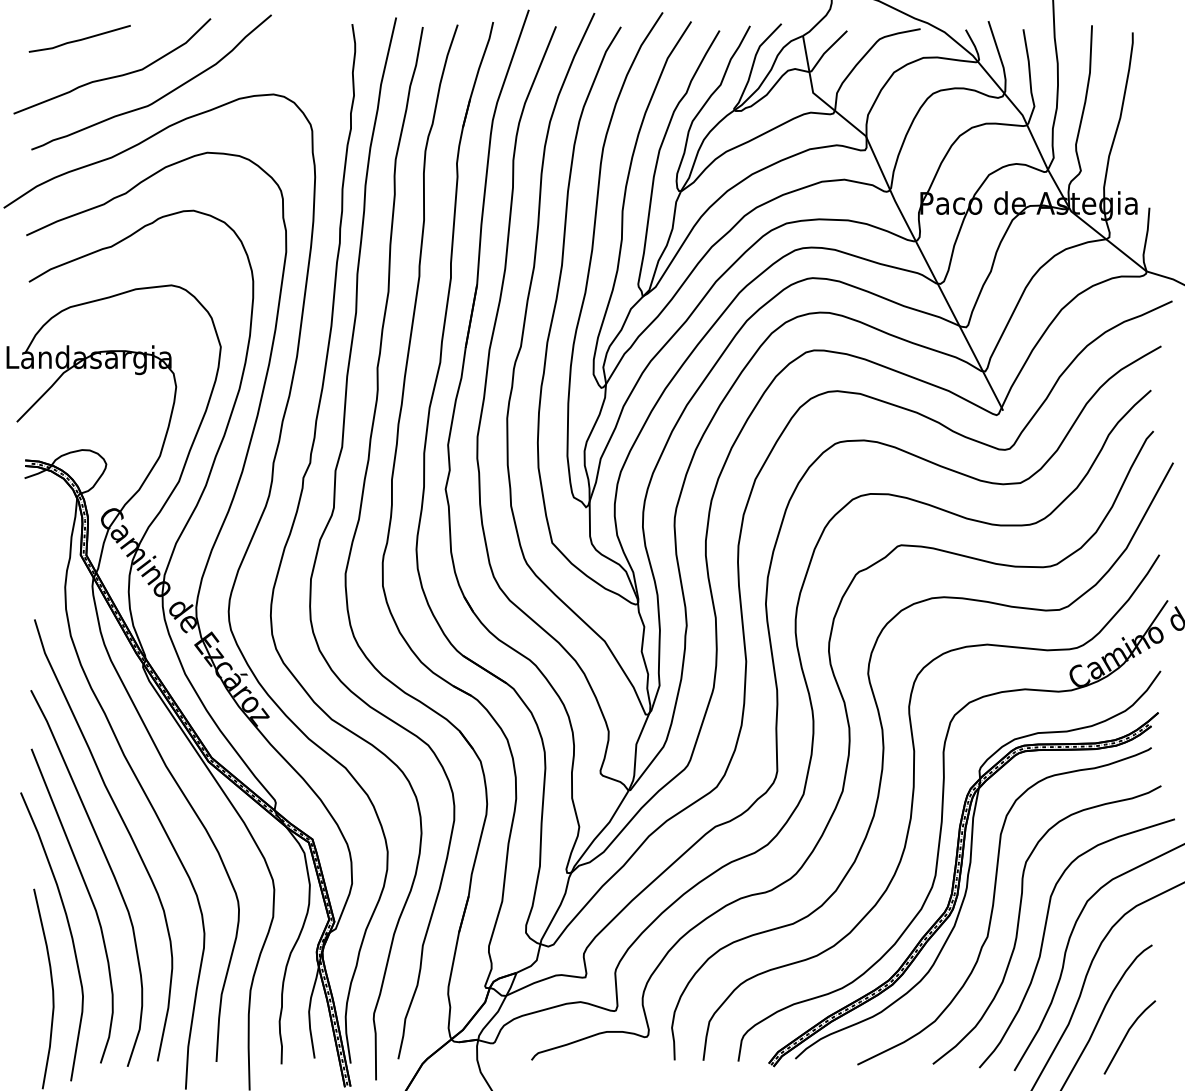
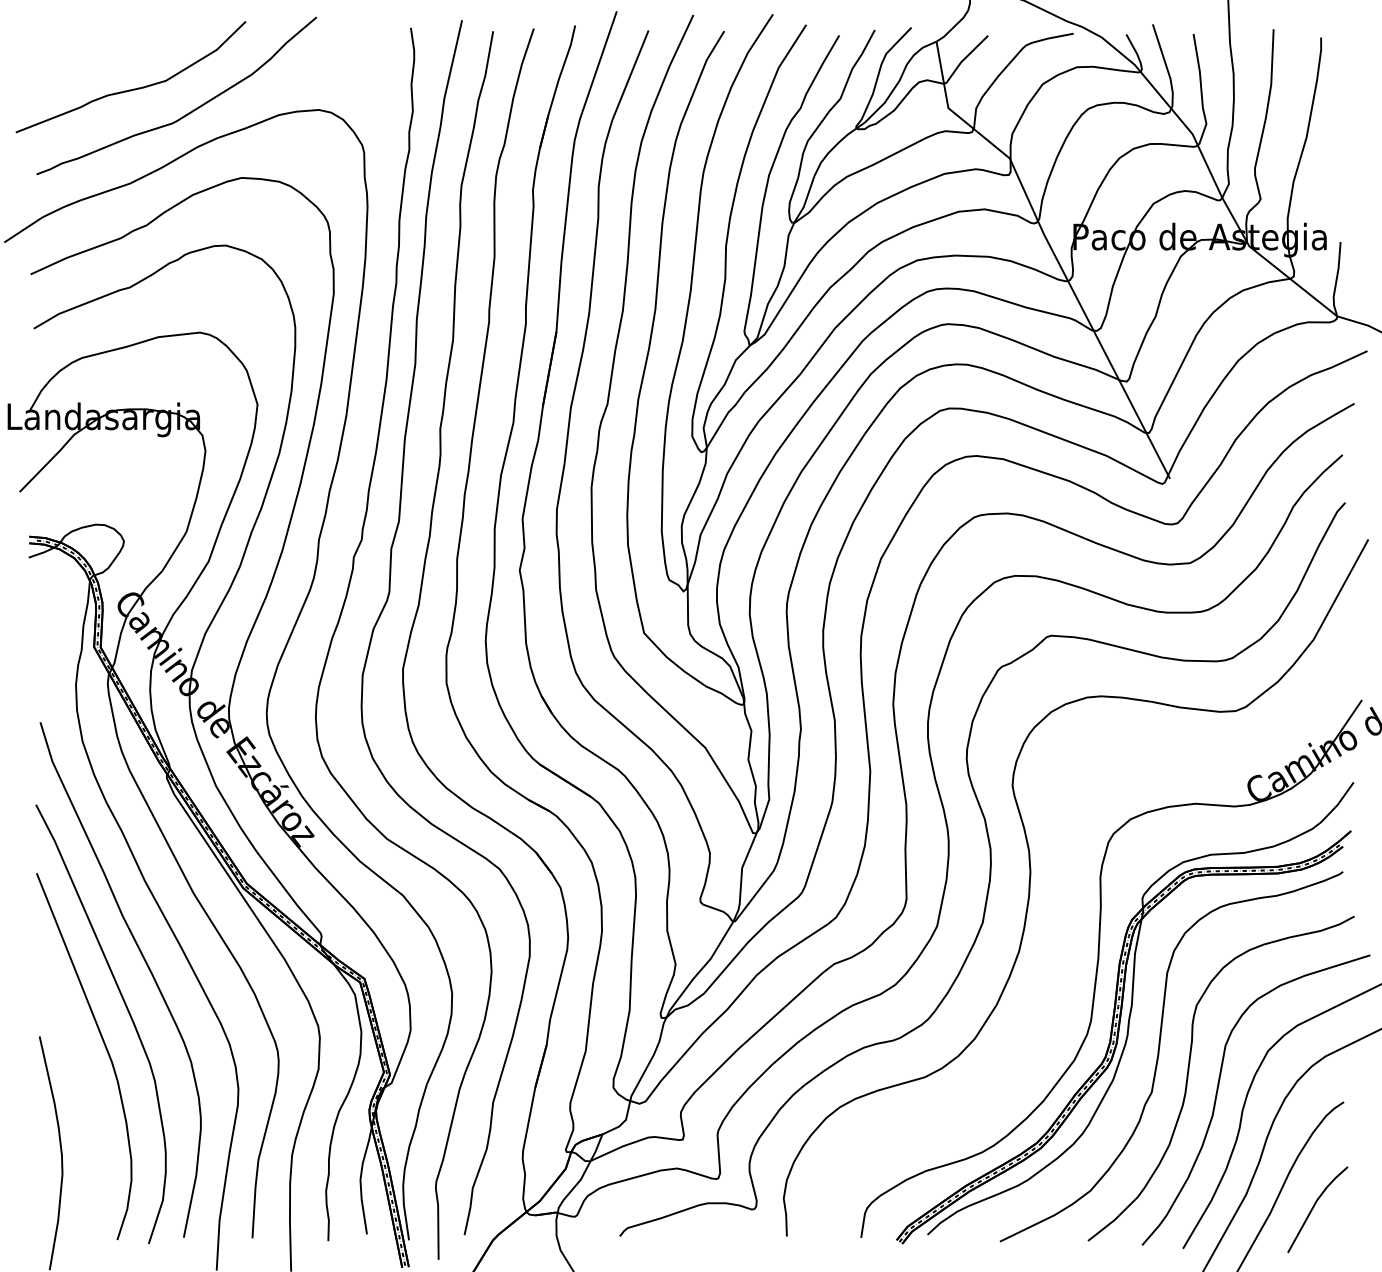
line: (79, 39) -> (92, 45), removed
curve: (912, 807) -> (1064, 941), removed
curve: (69, 932) -> (81, 1087), removed

